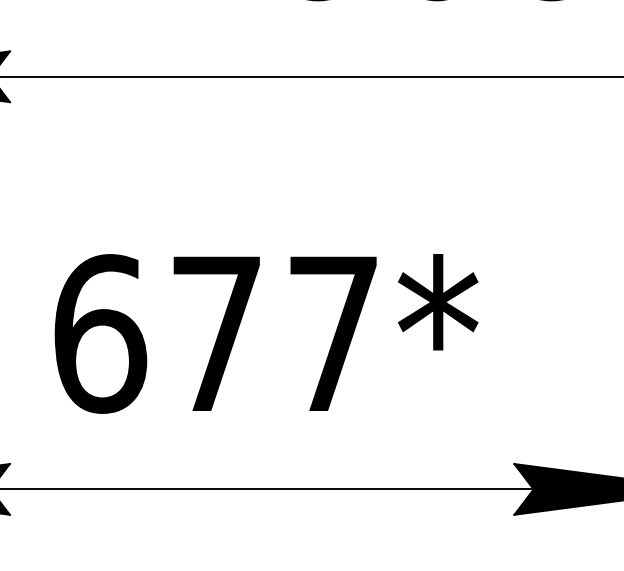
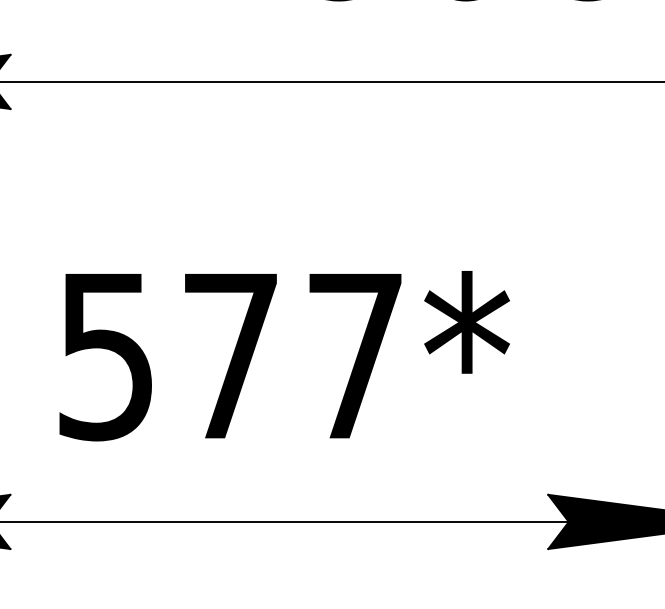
text: (100, 333) -> (106, 355), 677* -> 577*

